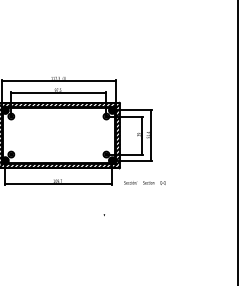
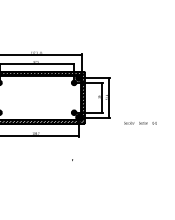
text: (144, 182) -> (140, 122), moved

